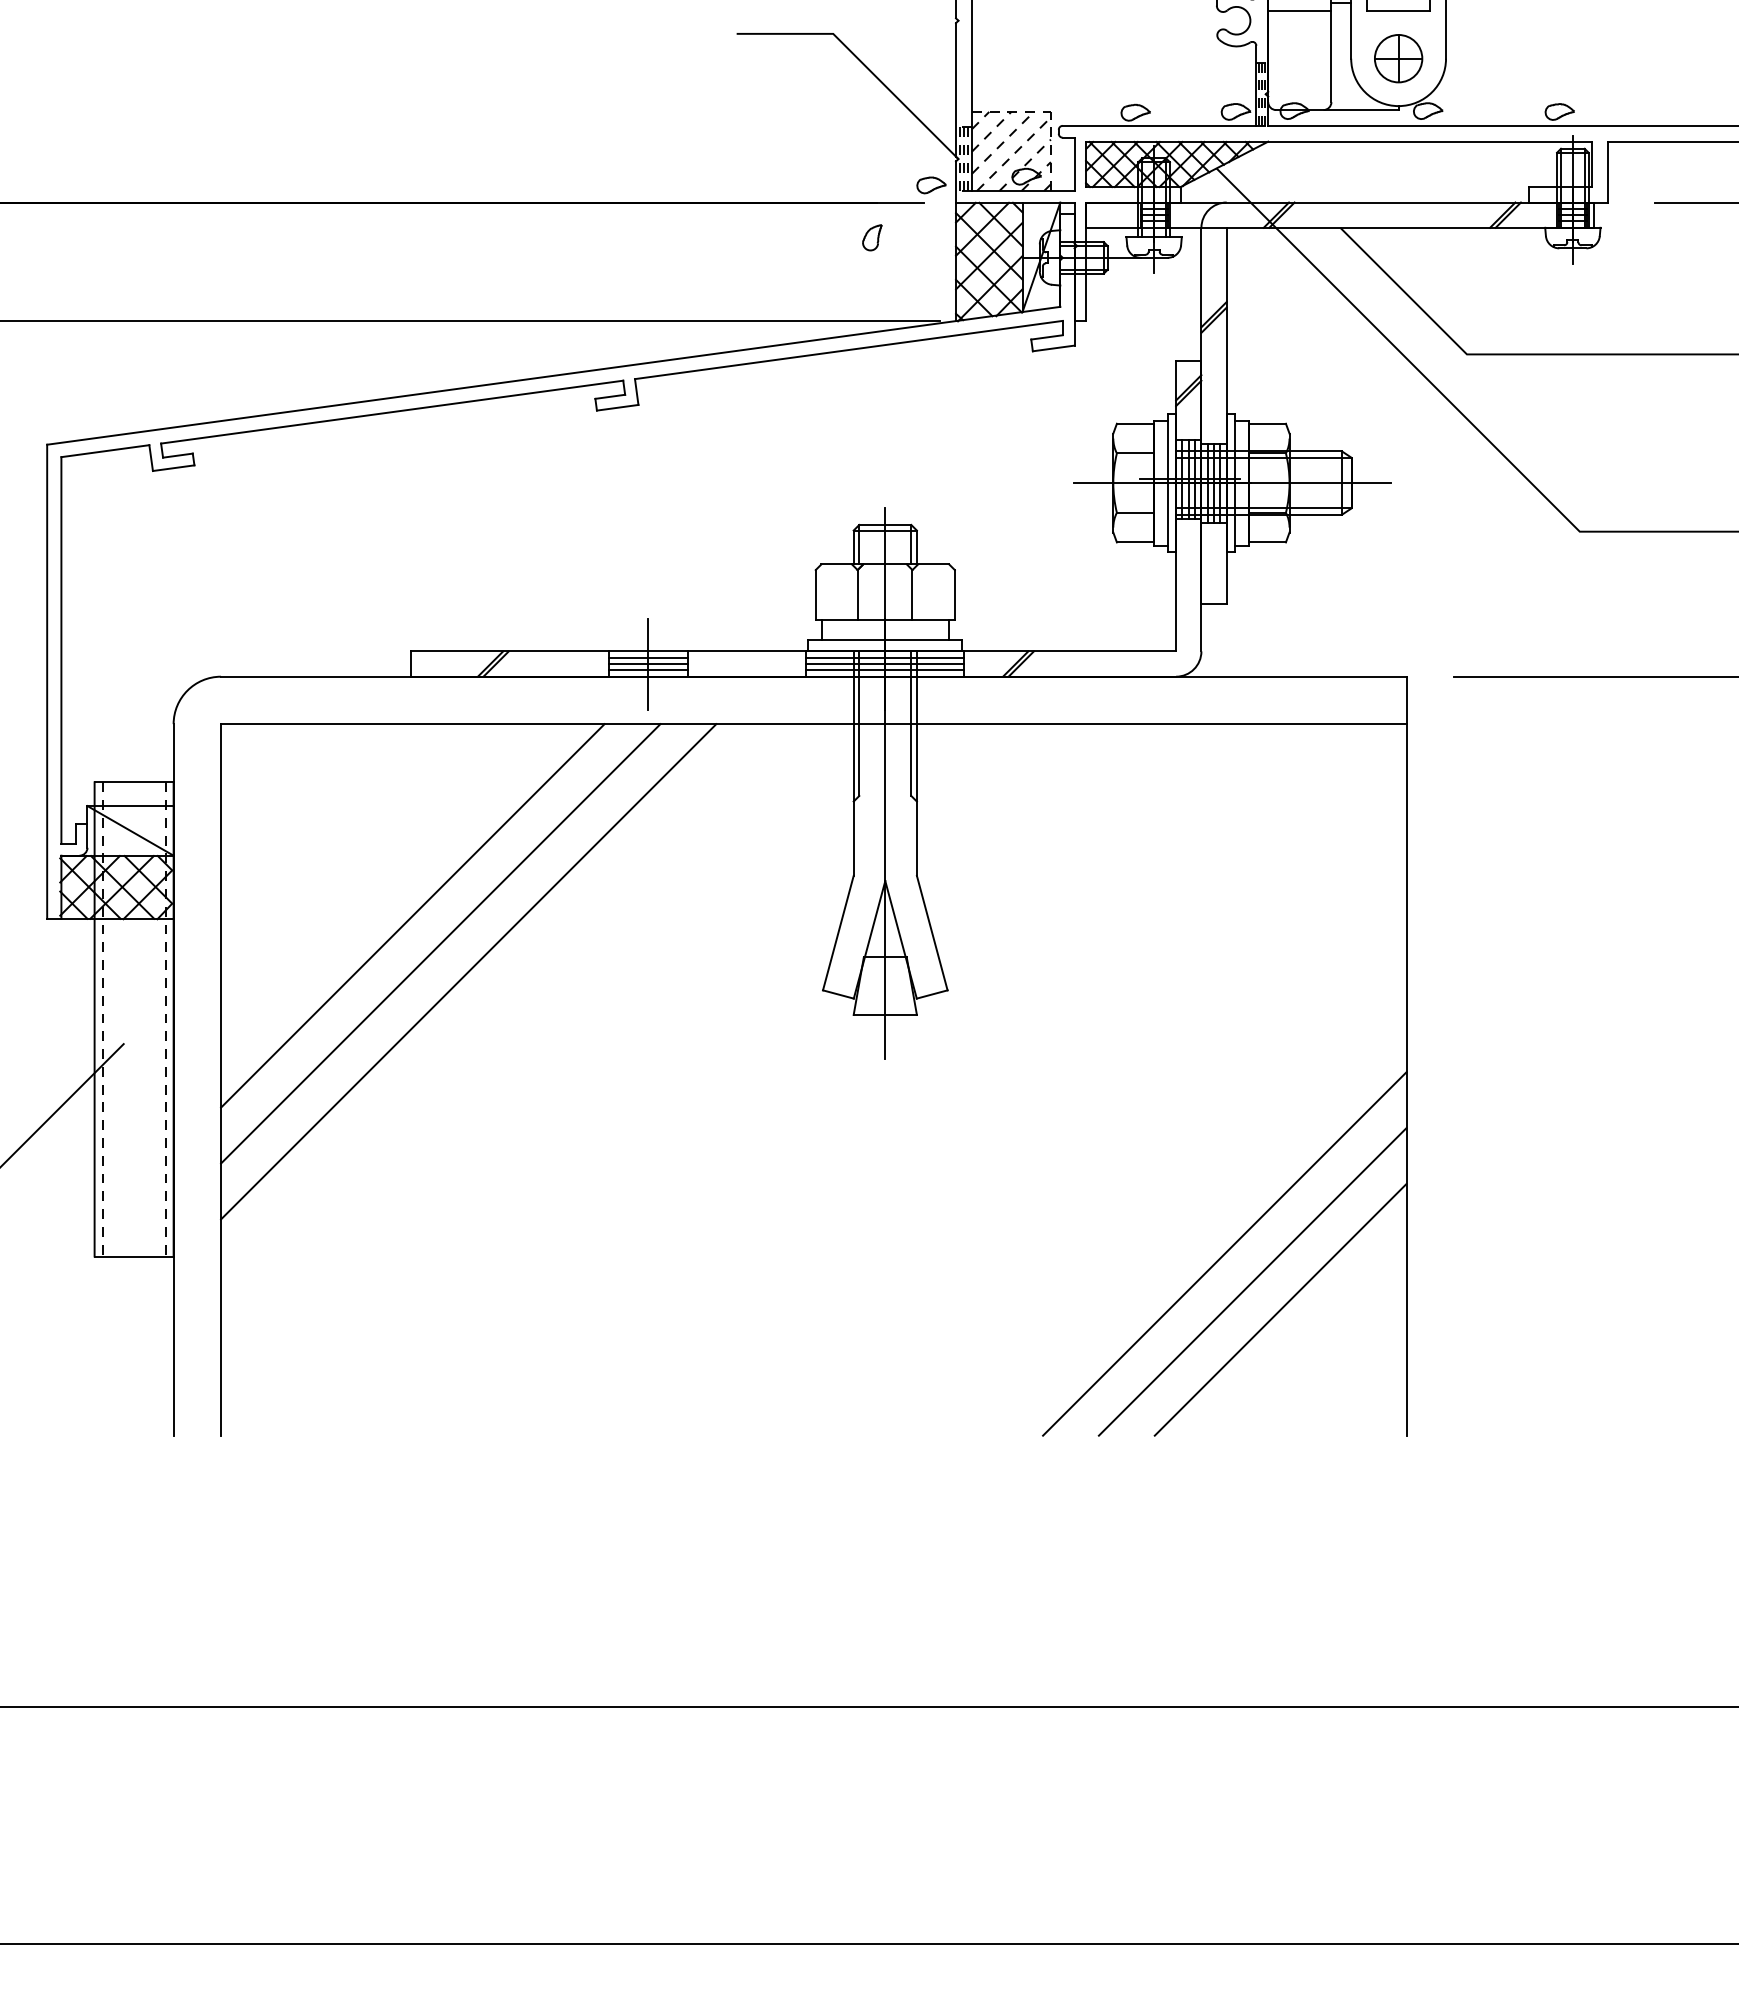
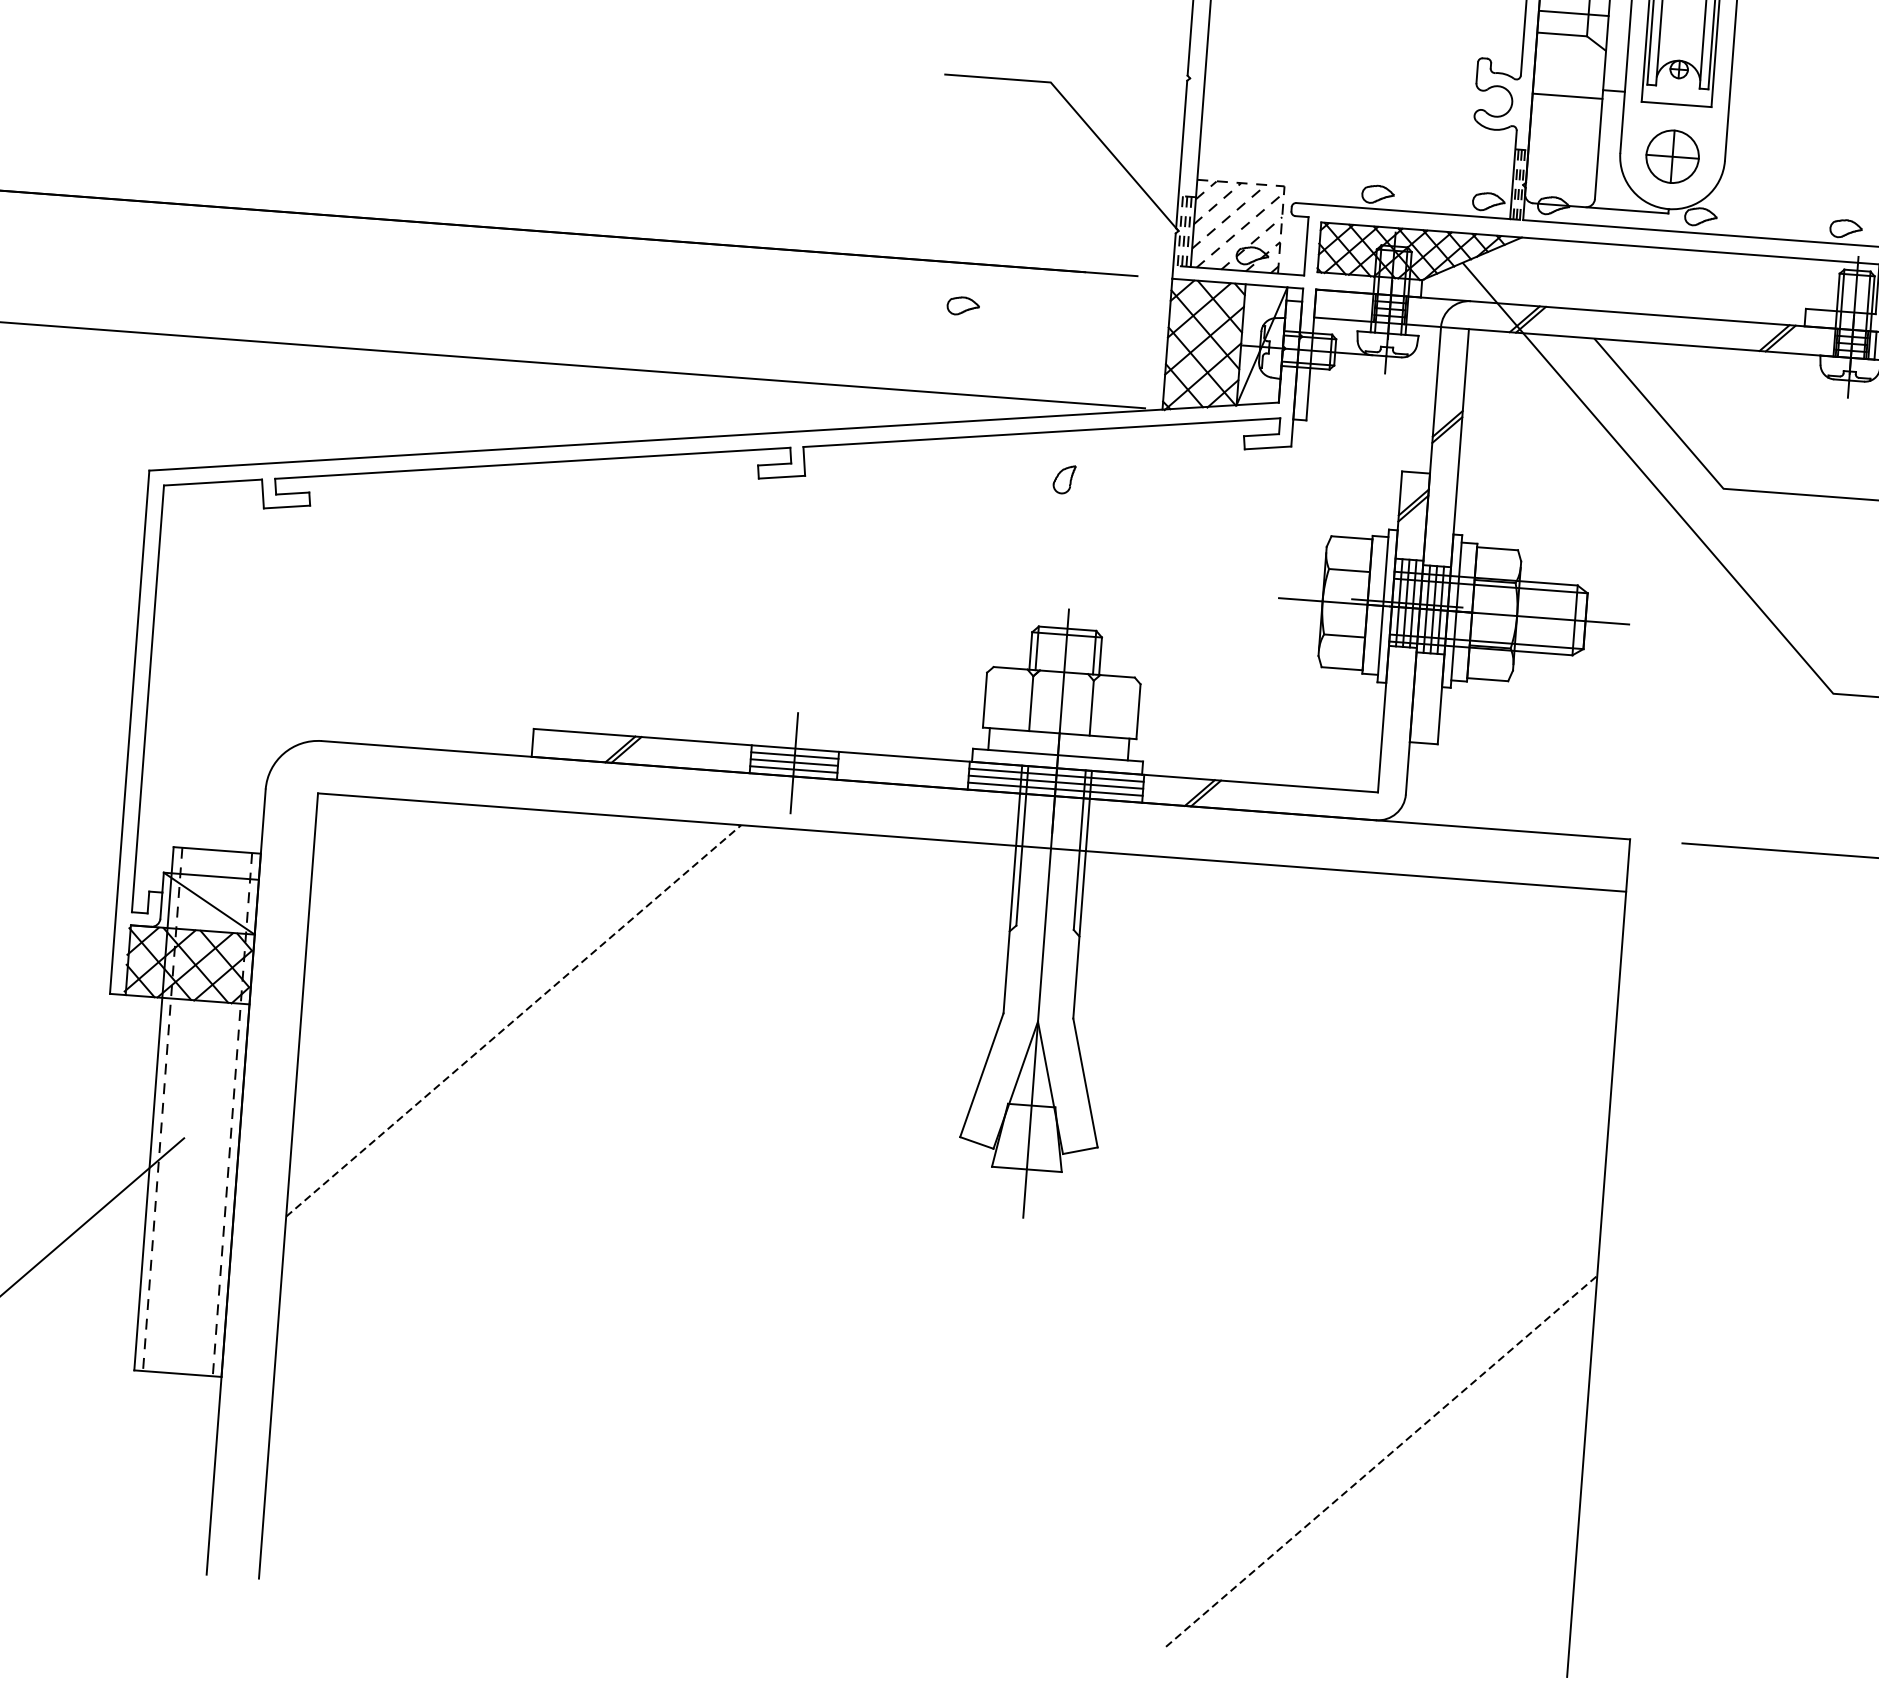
part: (931, 185) -> (963, 306), moved
part: (872, 237) -> (1064, 479), moved
line: (413, 915) -> (514, 1020), solid -> dashed
line: (440, 943) -> (541, 1053), removed
line: (468, 971) -> (570, 1086), removed
line: (1225, 1253) -> (1382, 1460), solid -> dashed
line: (1252, 1281) -> (1409, 1494), removed
line: (1280, 1309) -> (1438, 1527), removed

